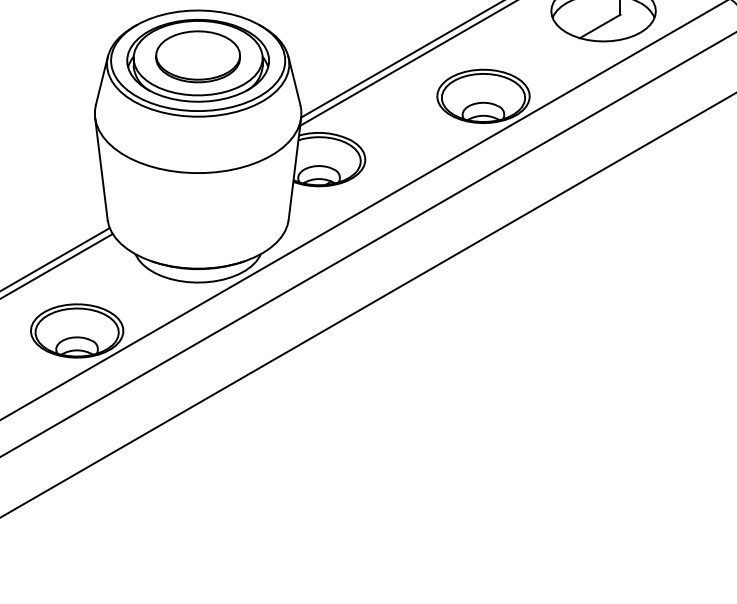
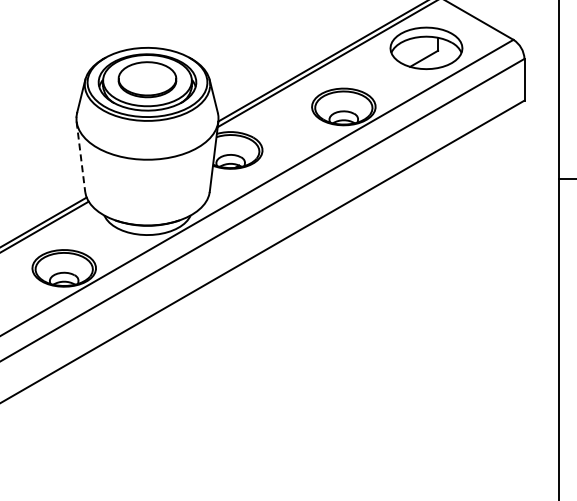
line: (100, 169) -> (80, 157), solid -> dashed

